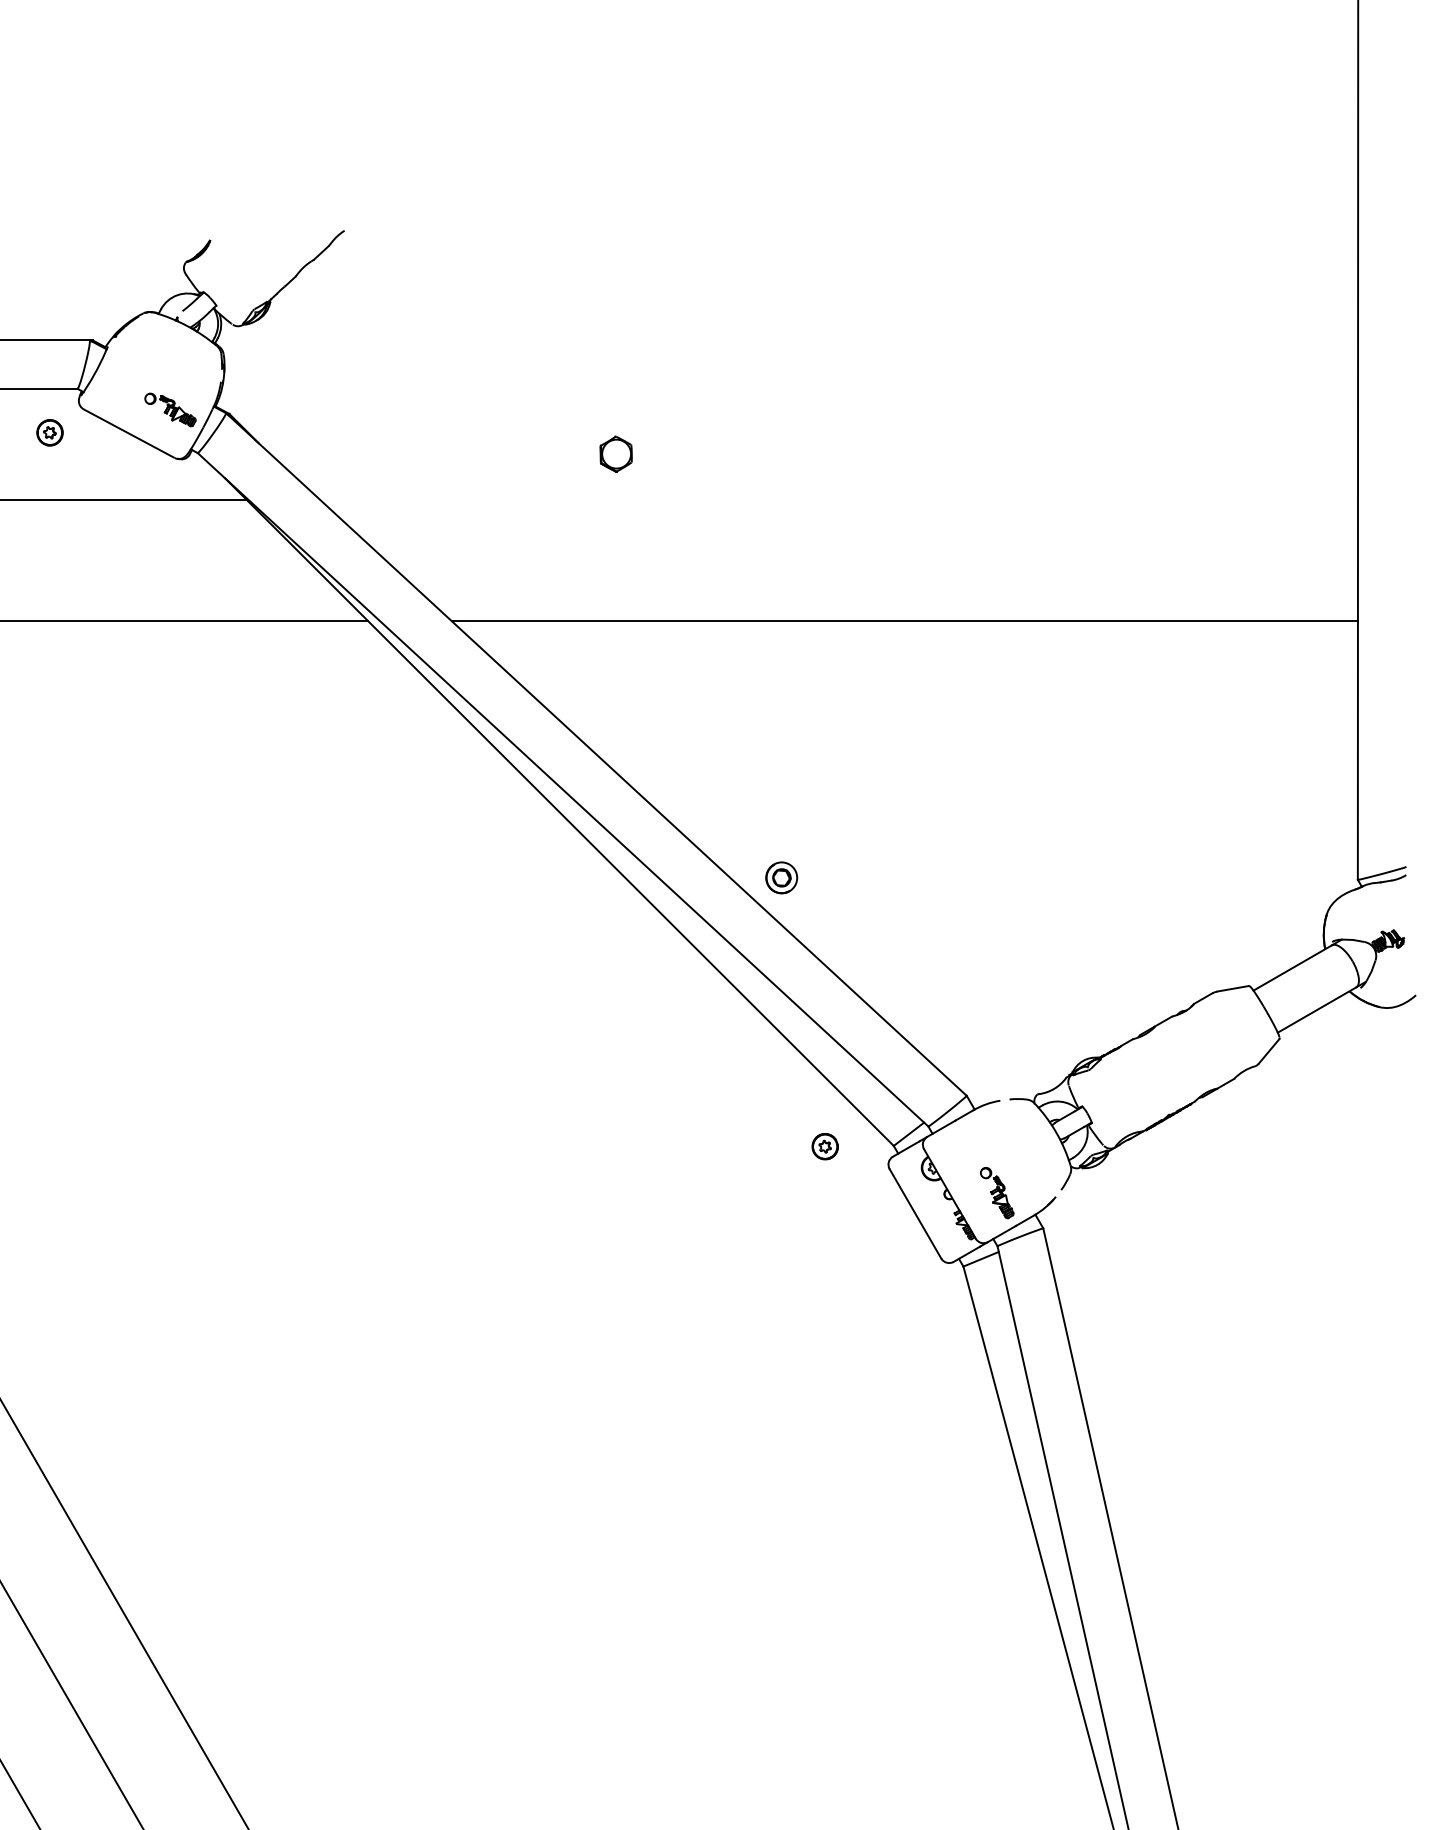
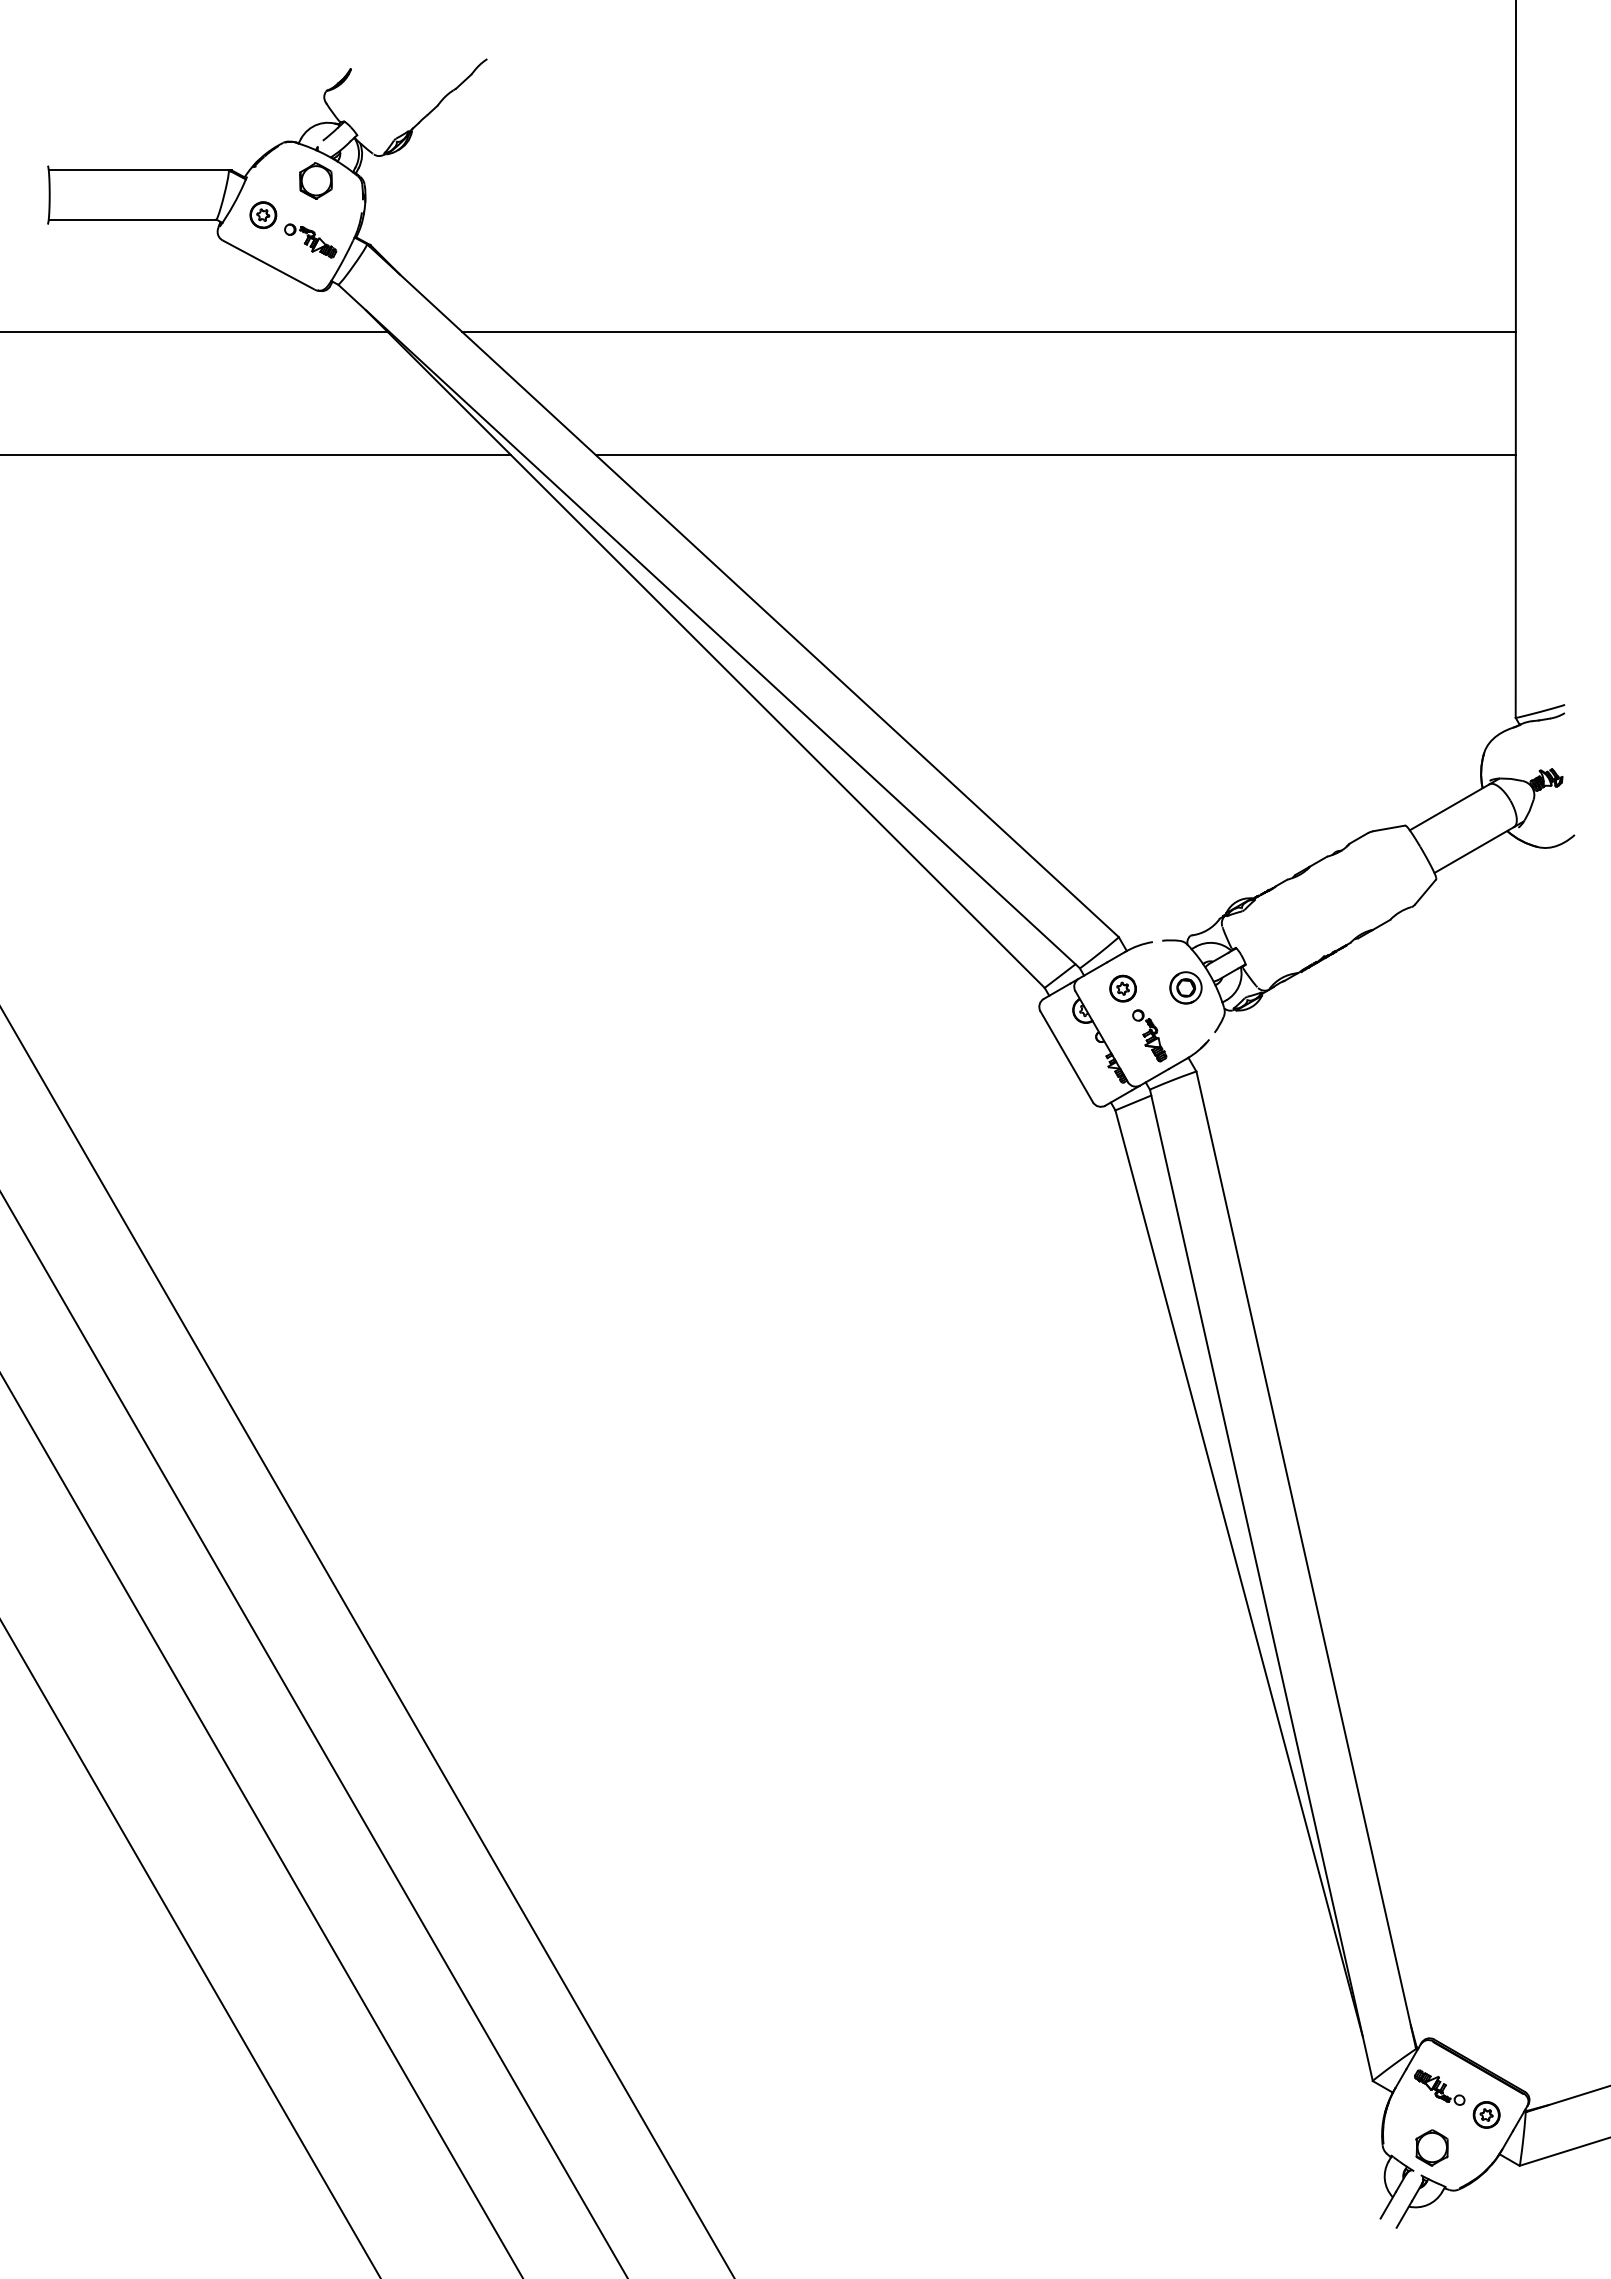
part: (50, 433) -> (263, 215), moved
part: (615, 453) -> (315, 180), moved
line: (838, 499) -> (988, 331), added
part: (781, 877) -> (1185, 987), moved
part: (824, 1146) -> (1122, 988), moved

